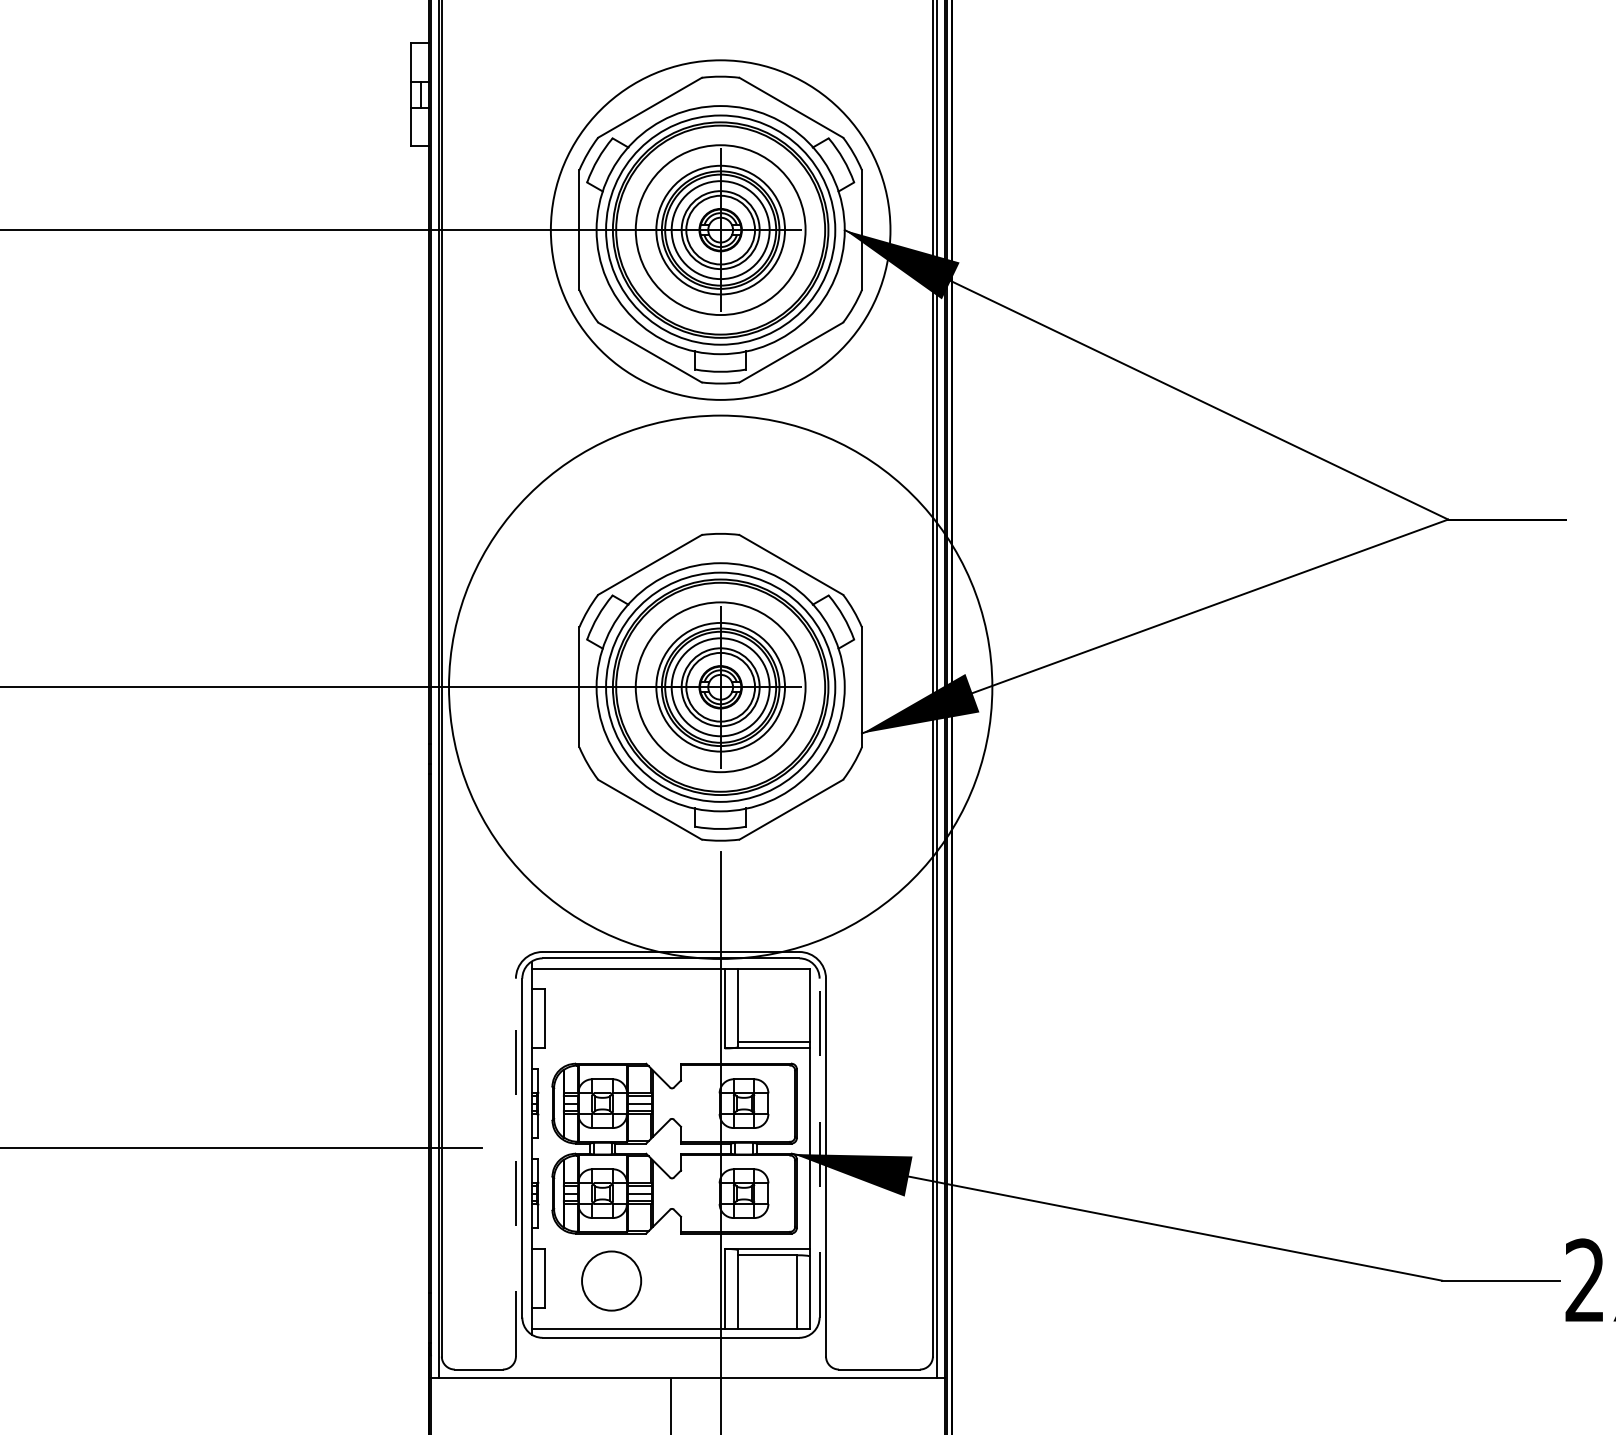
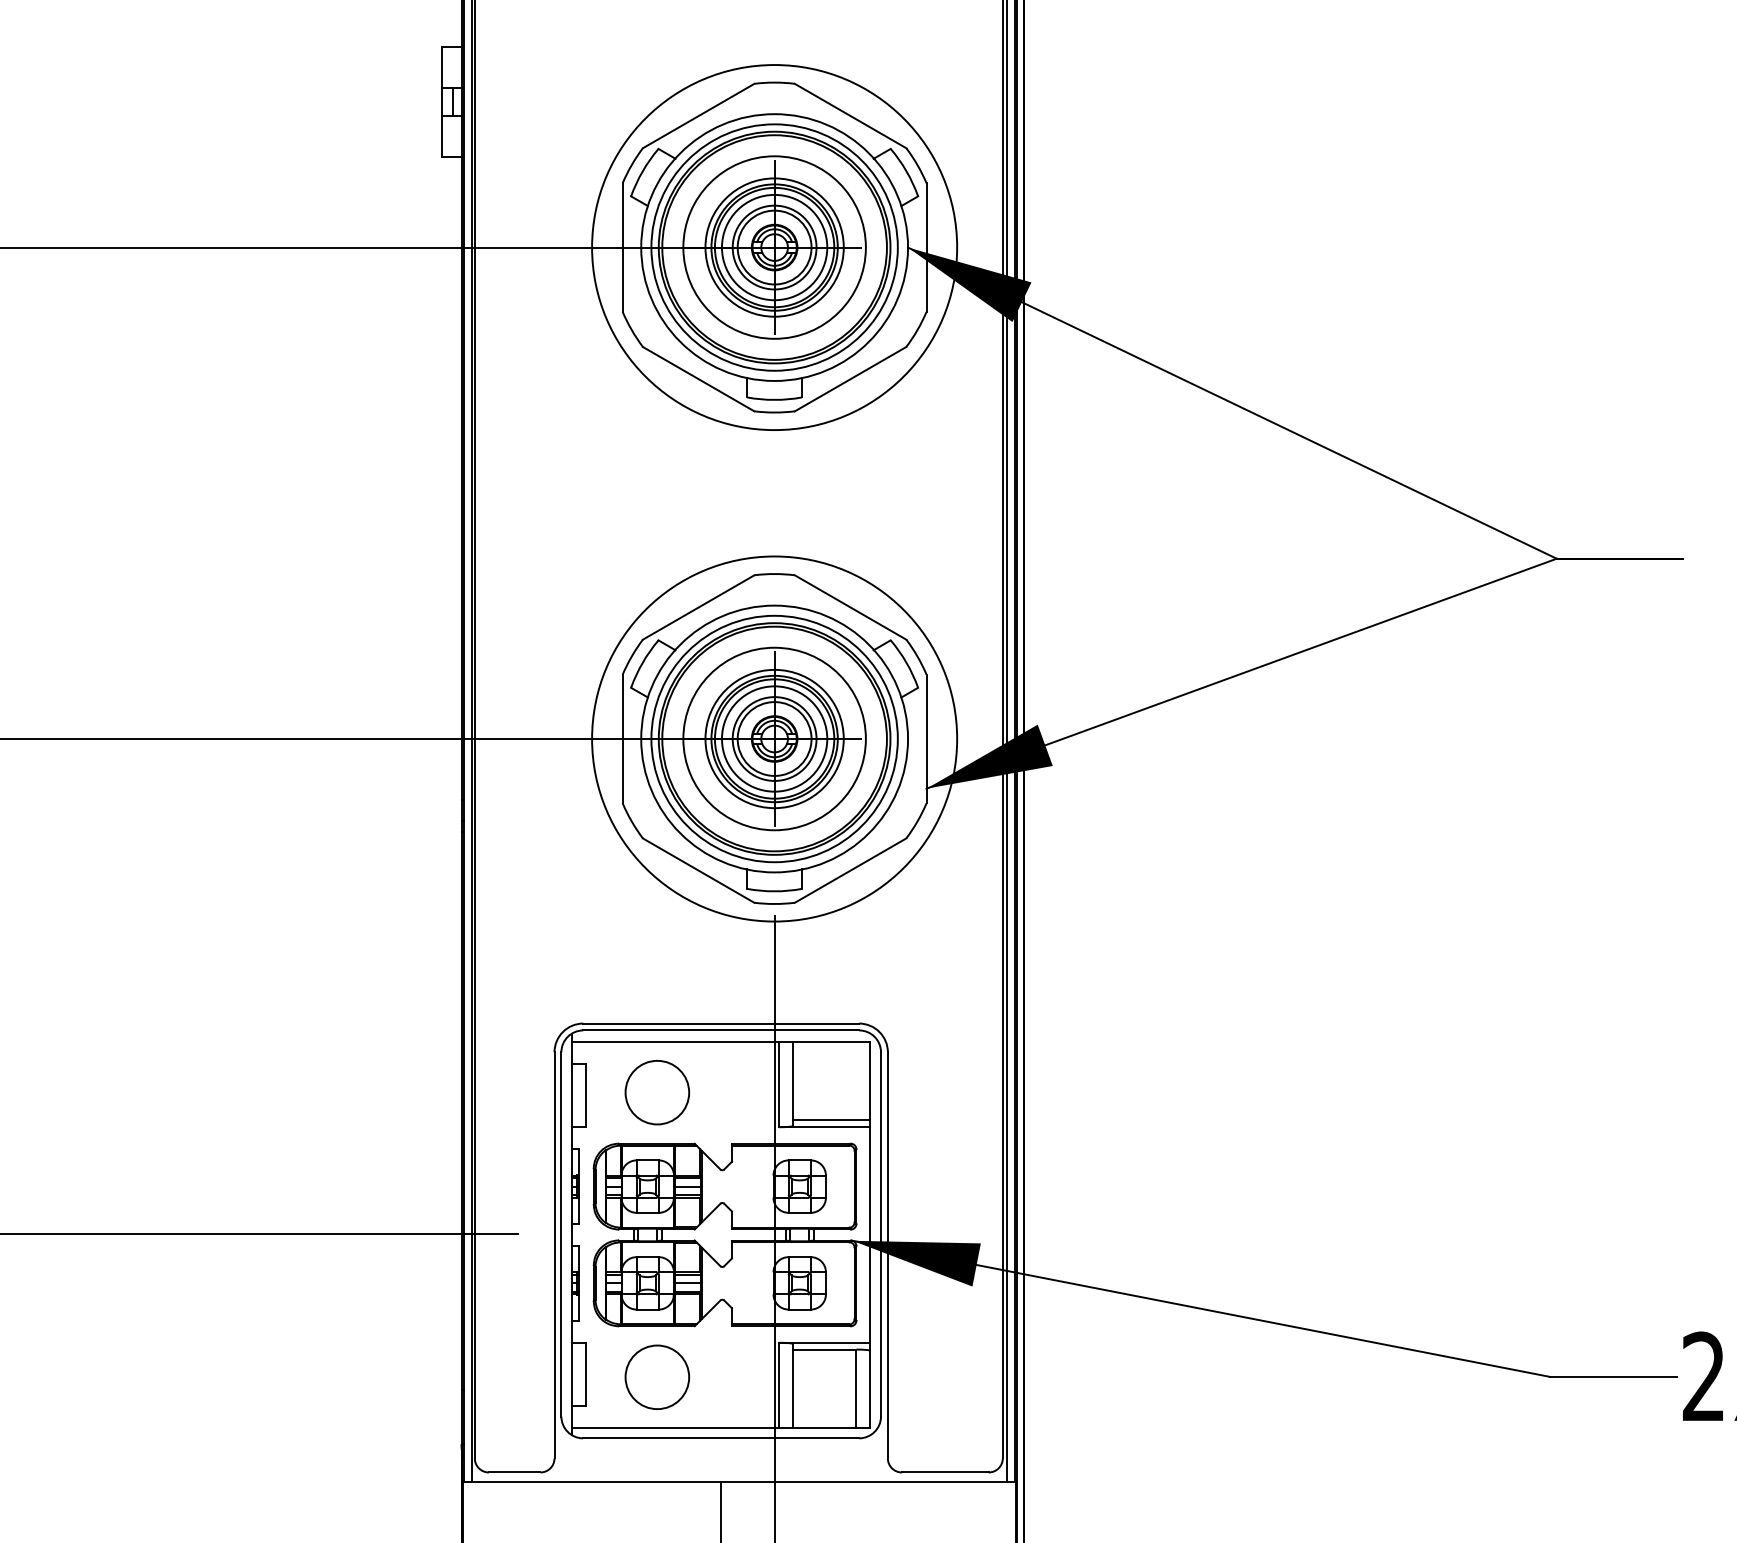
circle: (720, 687) -> (774, 739), size x0.62
circle: (611, 1015) -> (657, 1091), added
line: (819, 1147) -> (880, 1233), dashed -> solid
line: (515, 1167) -> (554, 1255), dashed -> solid

